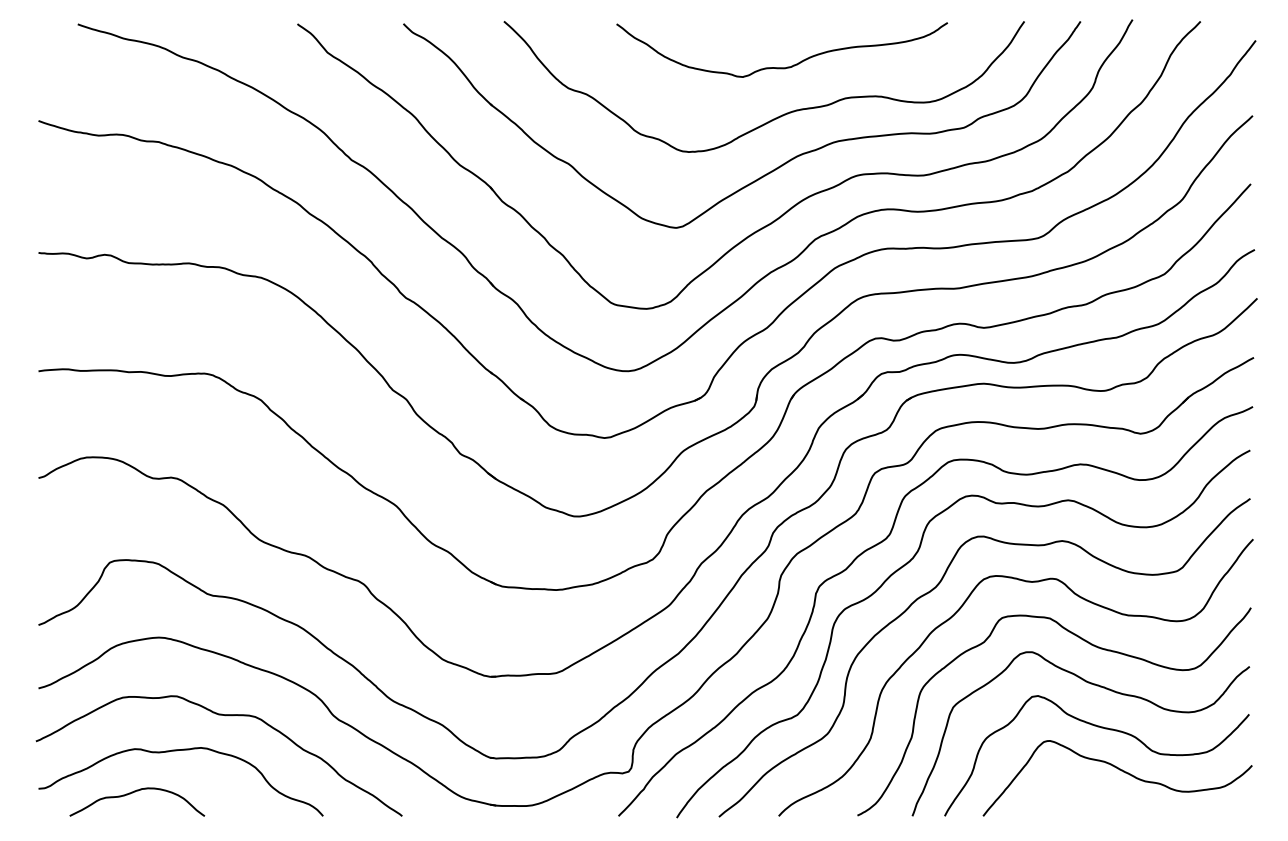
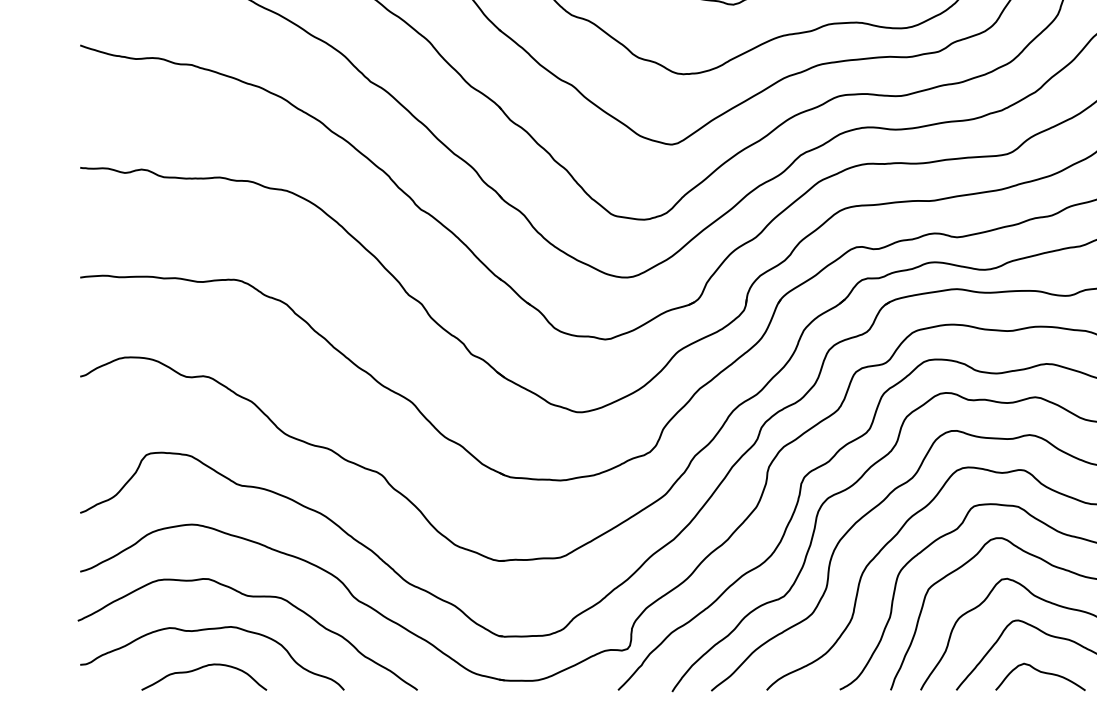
curve: (135, 792) -> (202, 668), moved
curve: (1073, 797) -> (1040, 672), added

